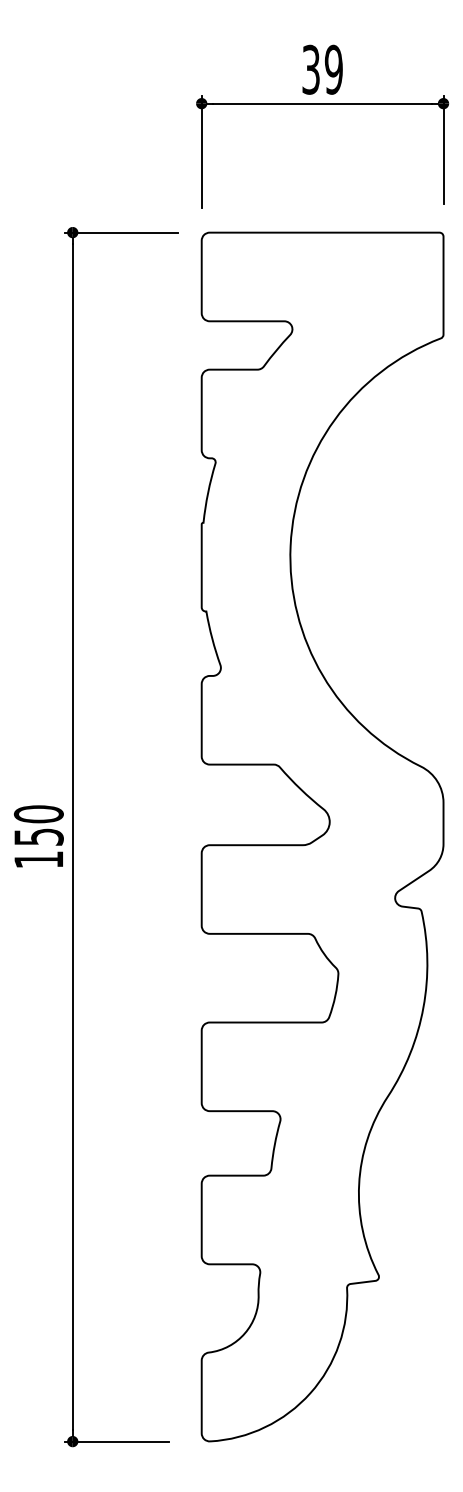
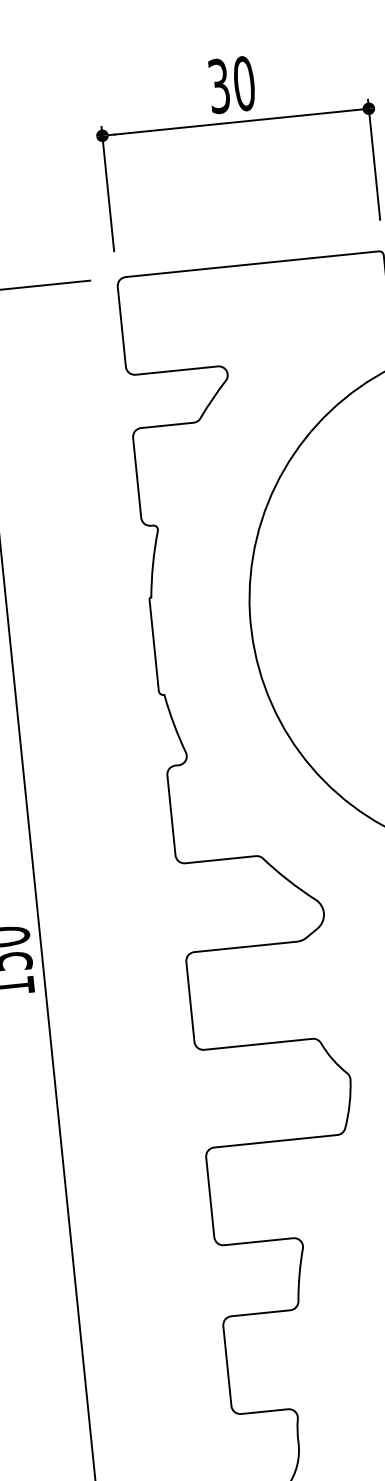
text: (333, 69) -> (243, 83), 39 -> 30

